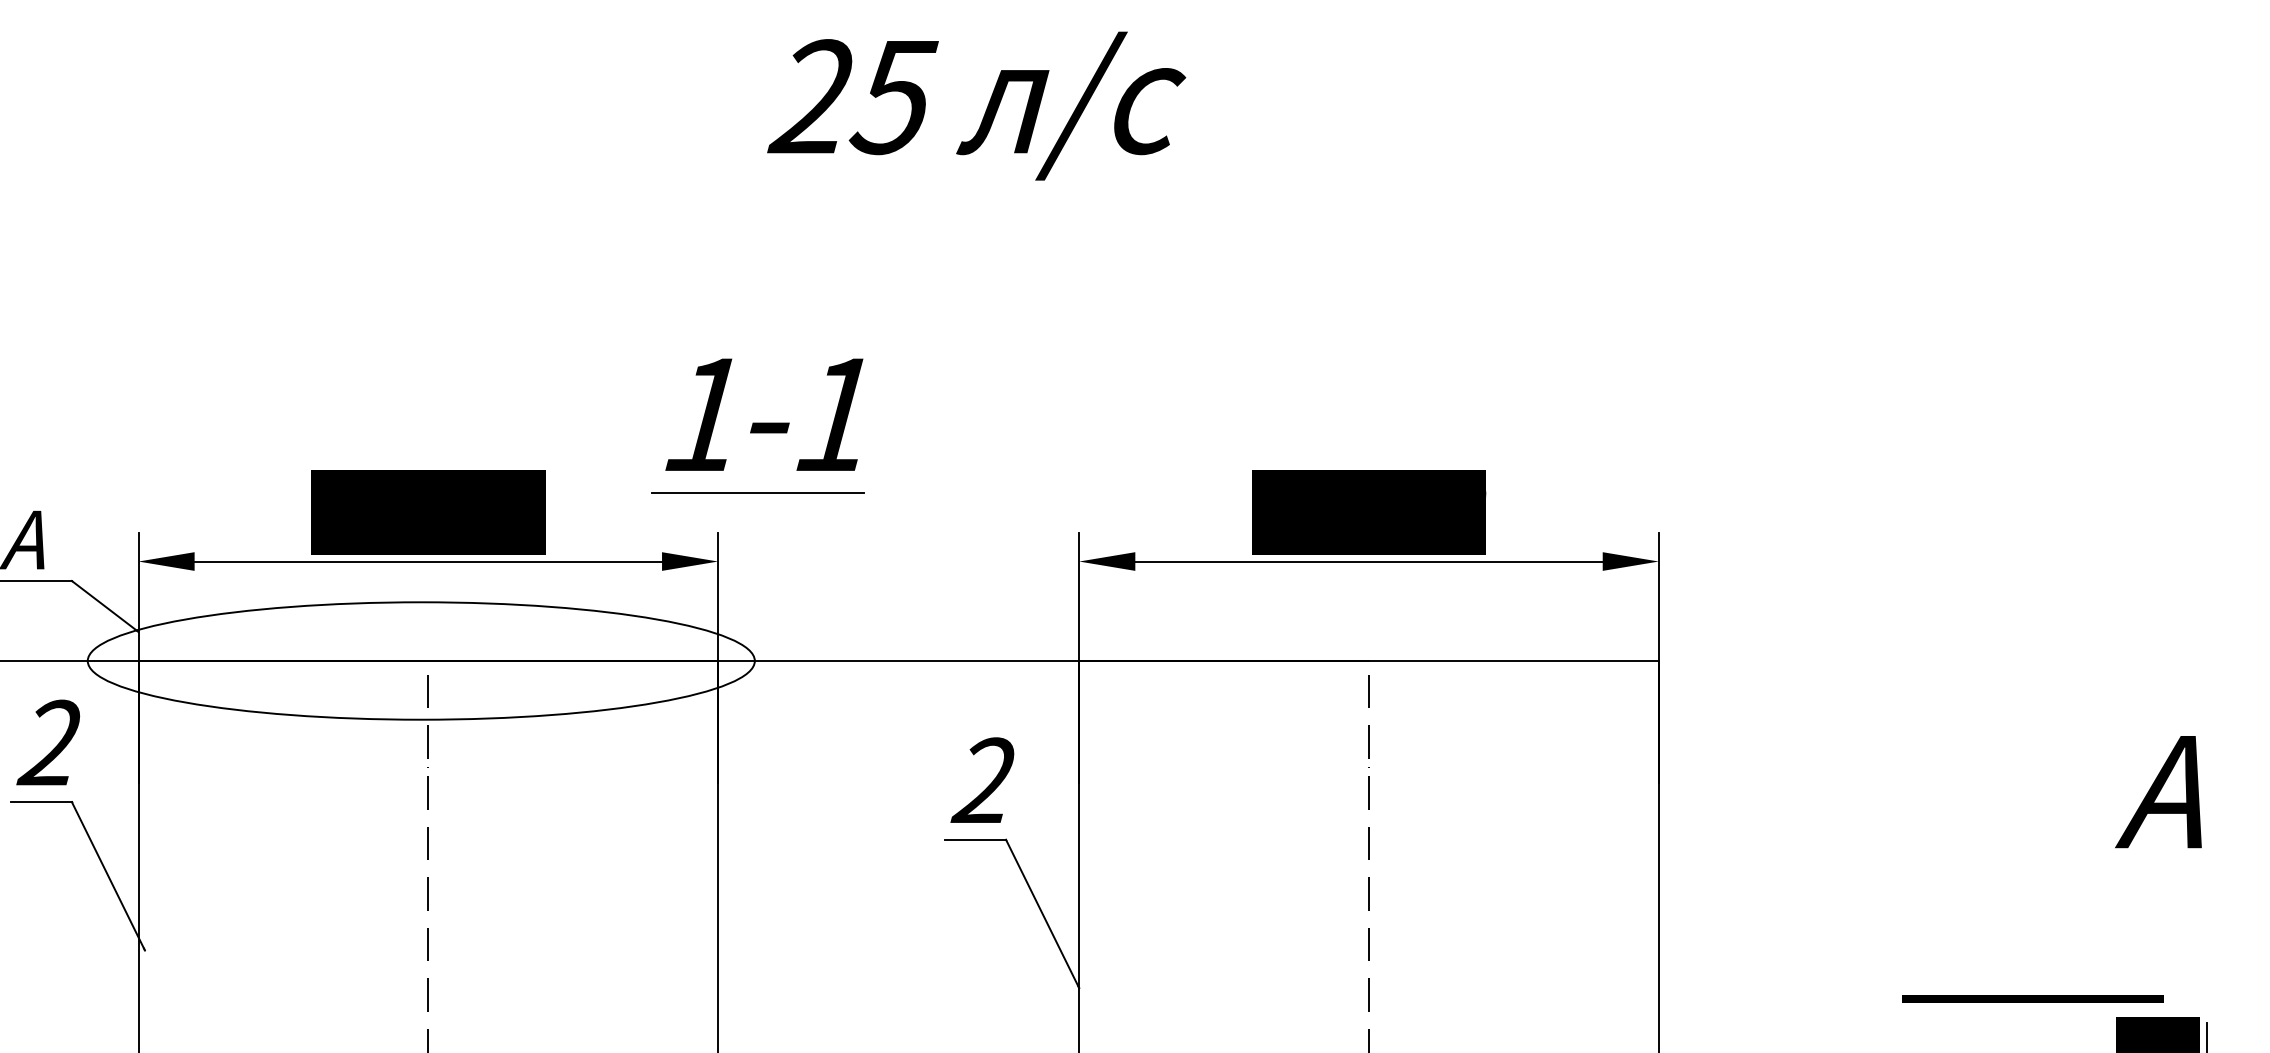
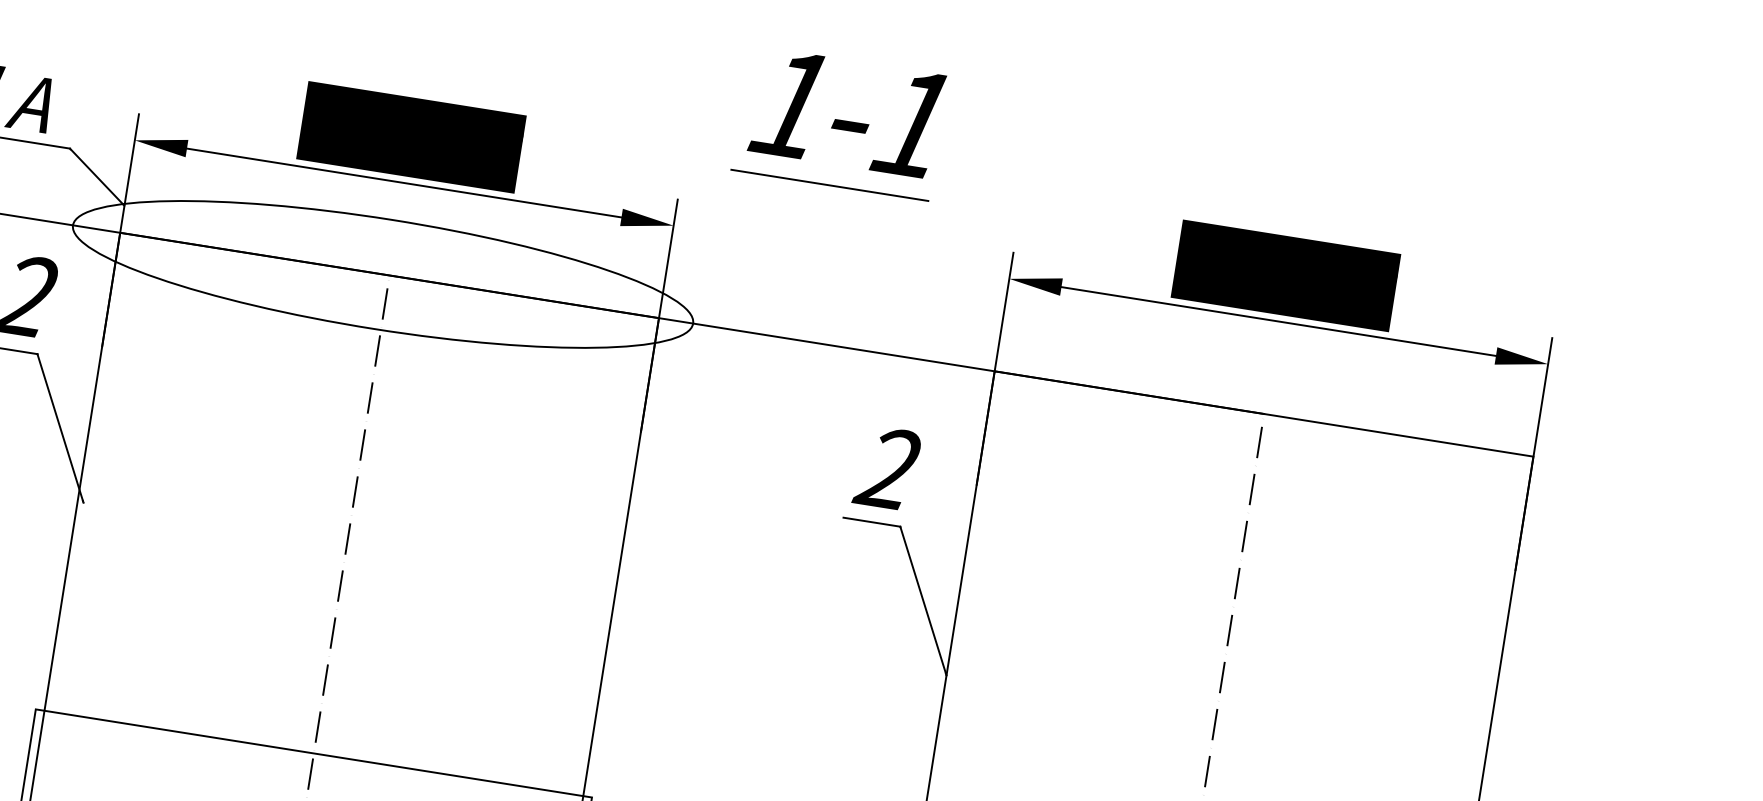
part: (757, 425) -> (839, 122), moved

